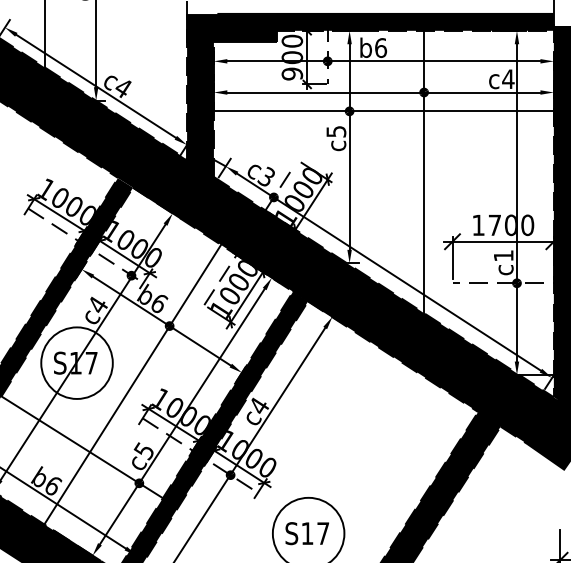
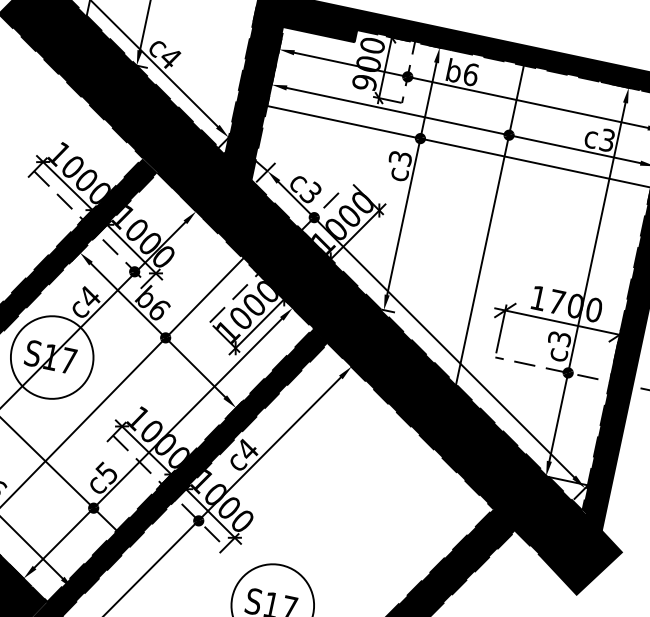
text: (508, 79) -> (607, 140), c4 -> c3
text: (335, 131) -> (399, 157), c5 -> c3
text: (503, 255) -> (559, 338), c1 -> c3

